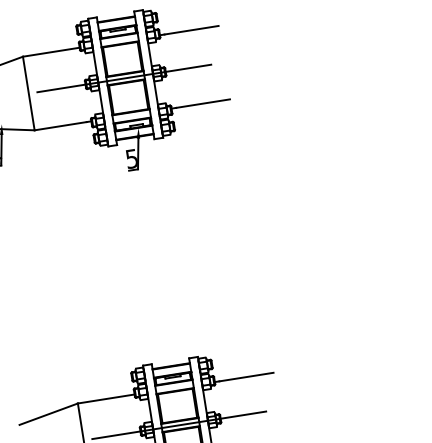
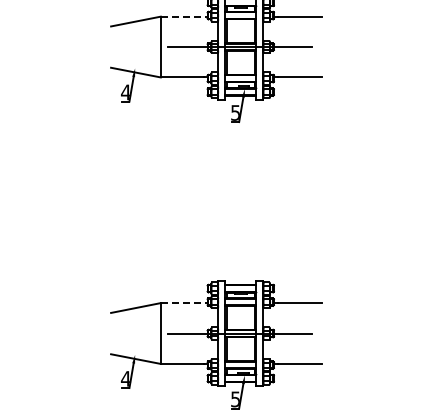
line: (51, 51) -> (184, 16), solid -> dashed
line: (106, 399) -> (184, 303), solid -> dashed

